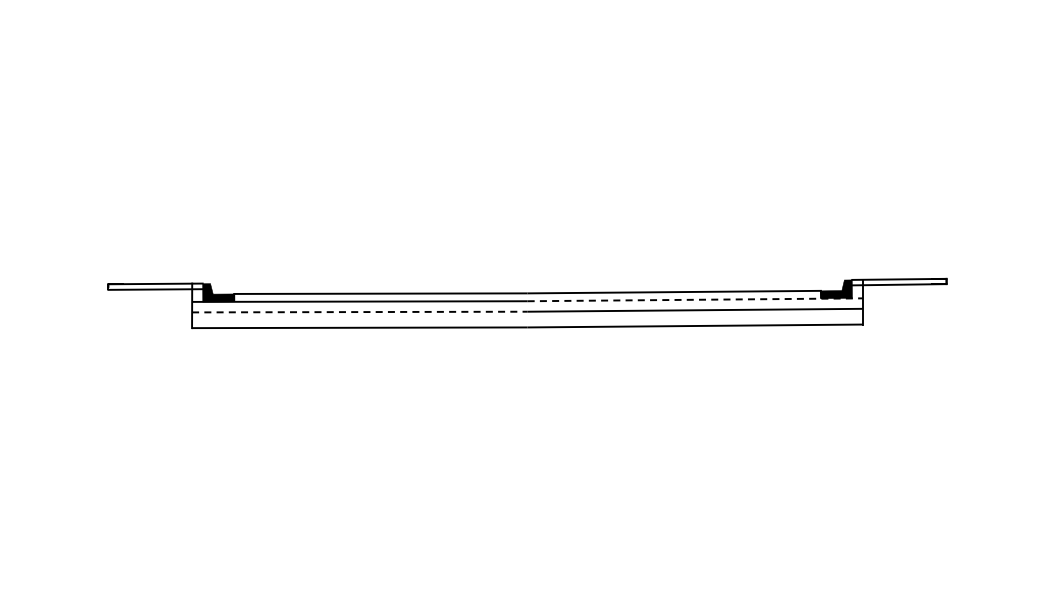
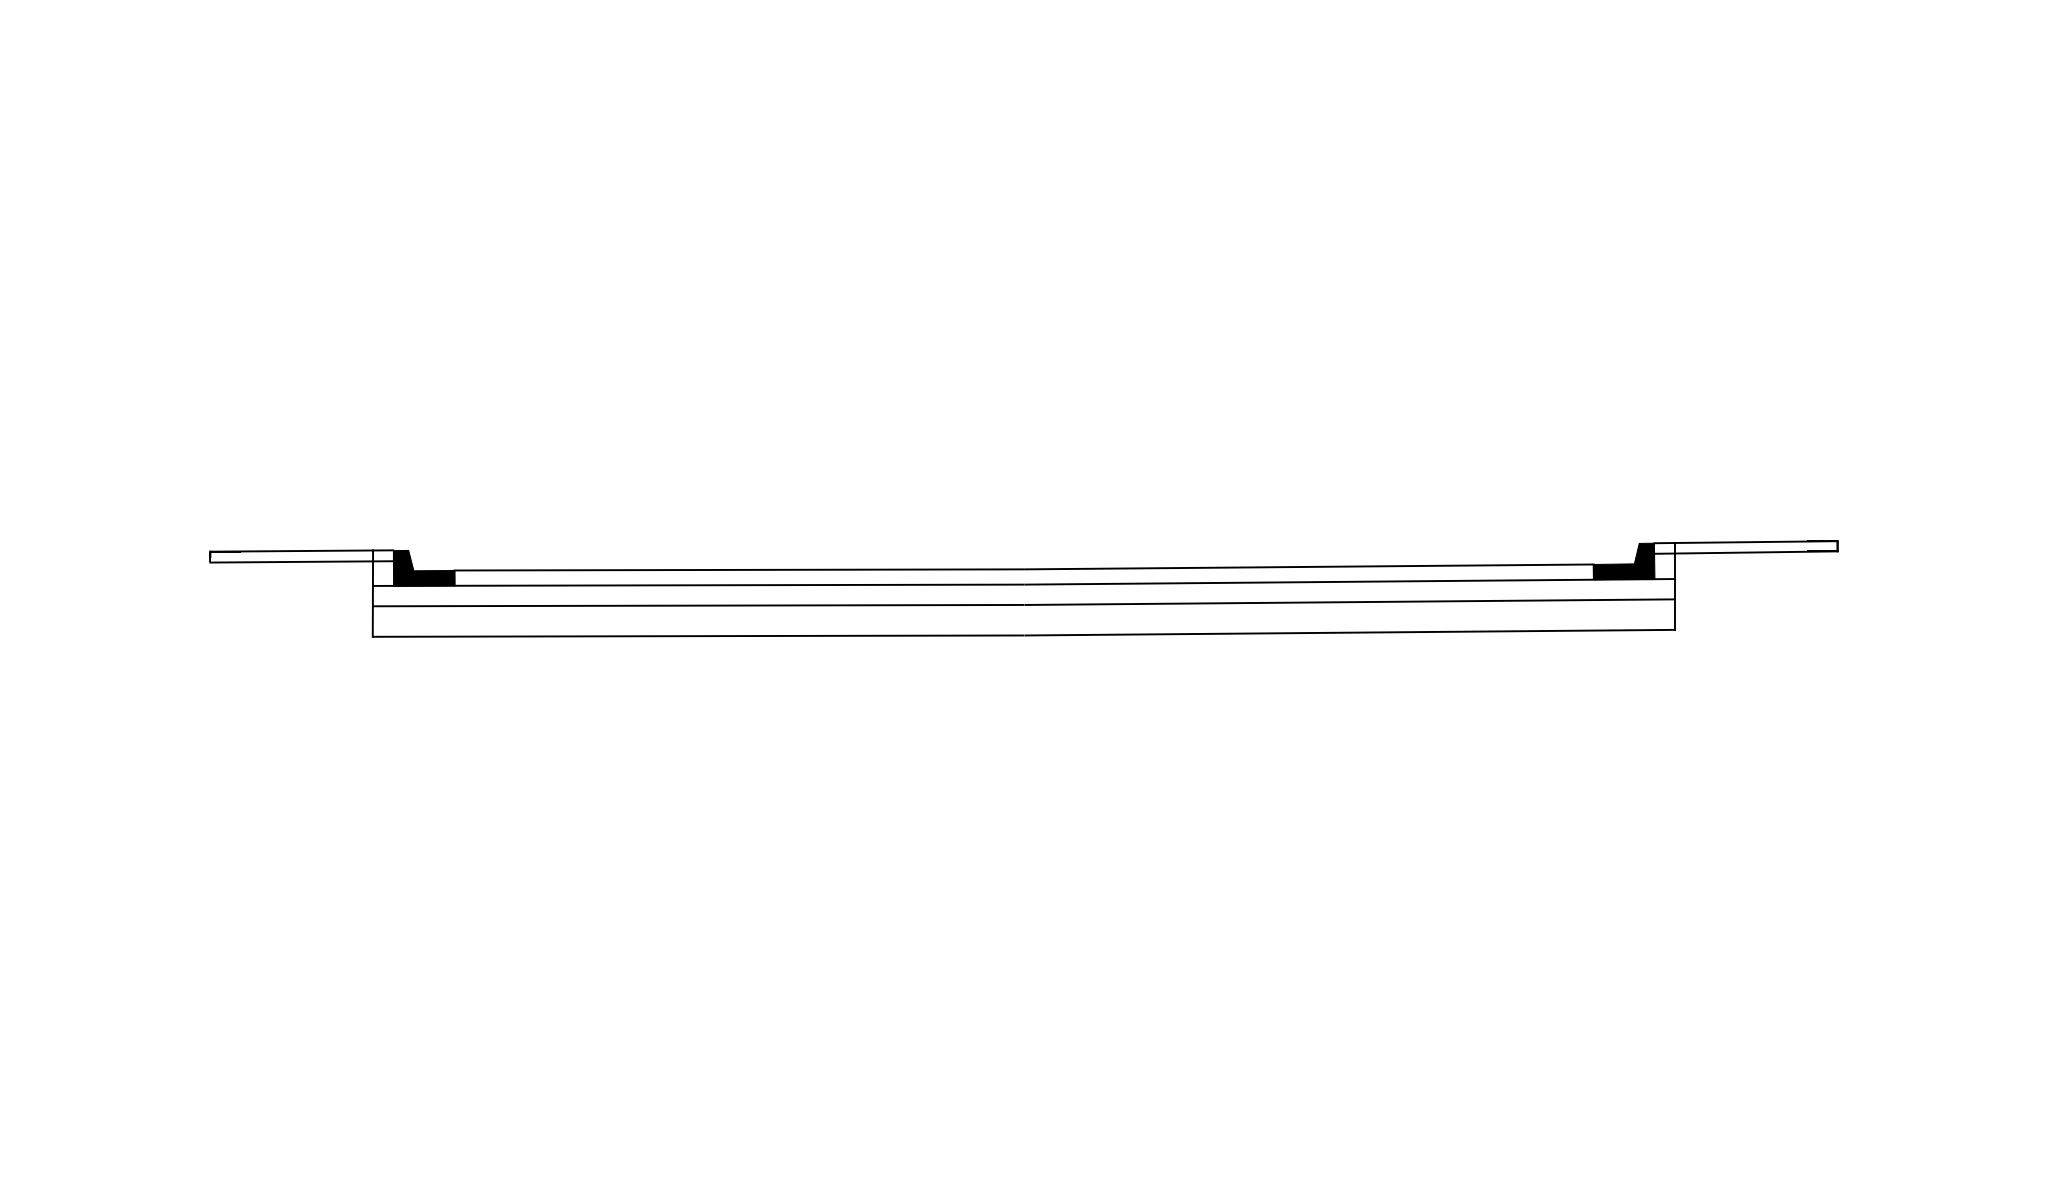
line: (695, 299) -> (1350, 581), dashed -> solid
line: (359, 312) -> (697, 606), dashed -> solid

